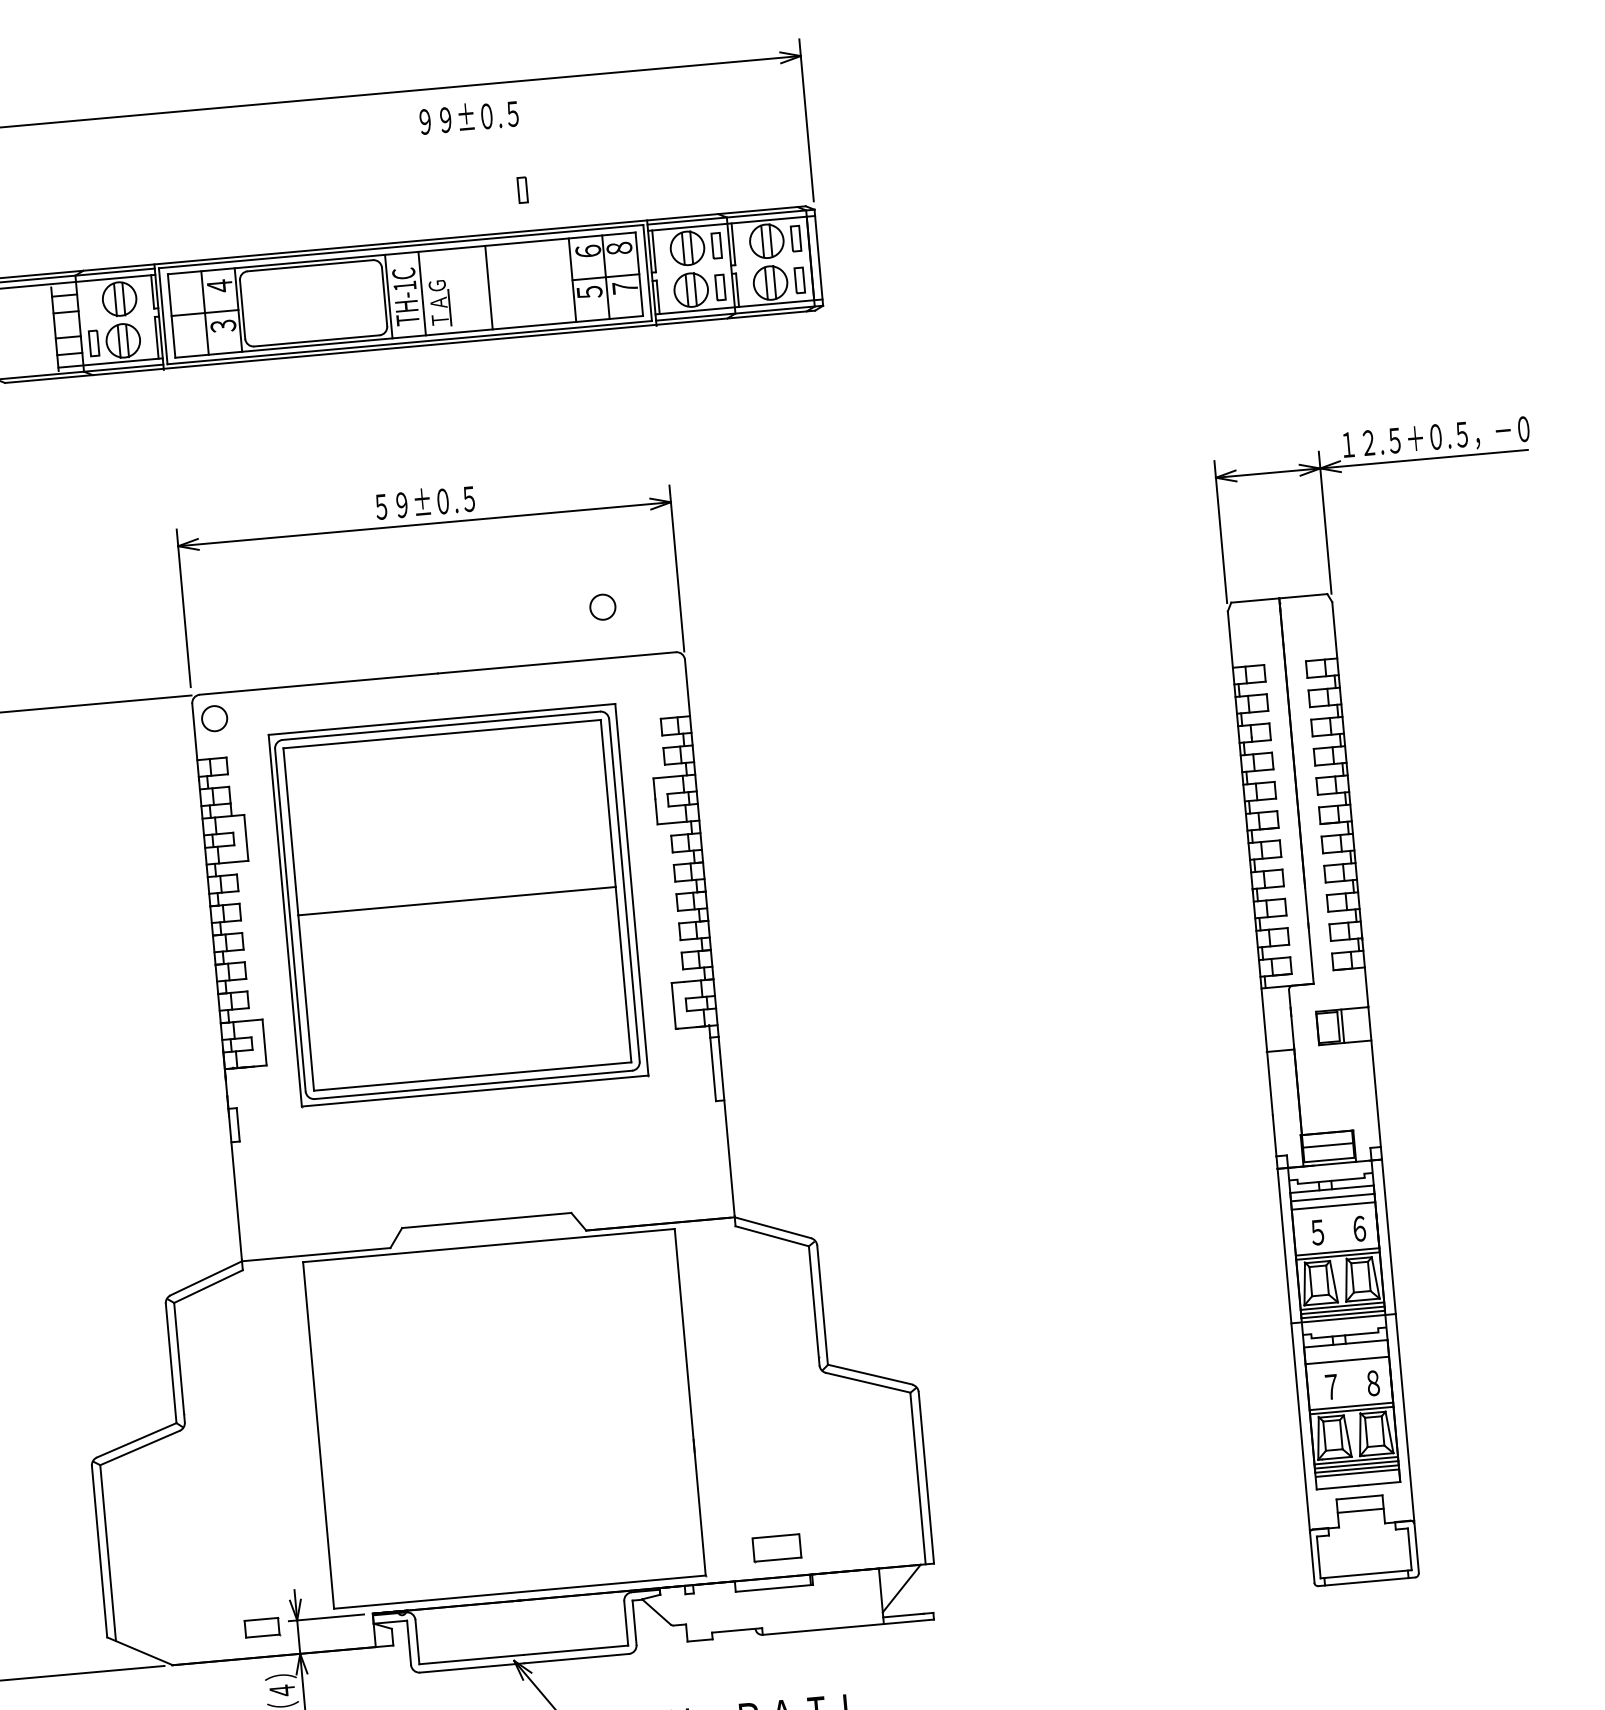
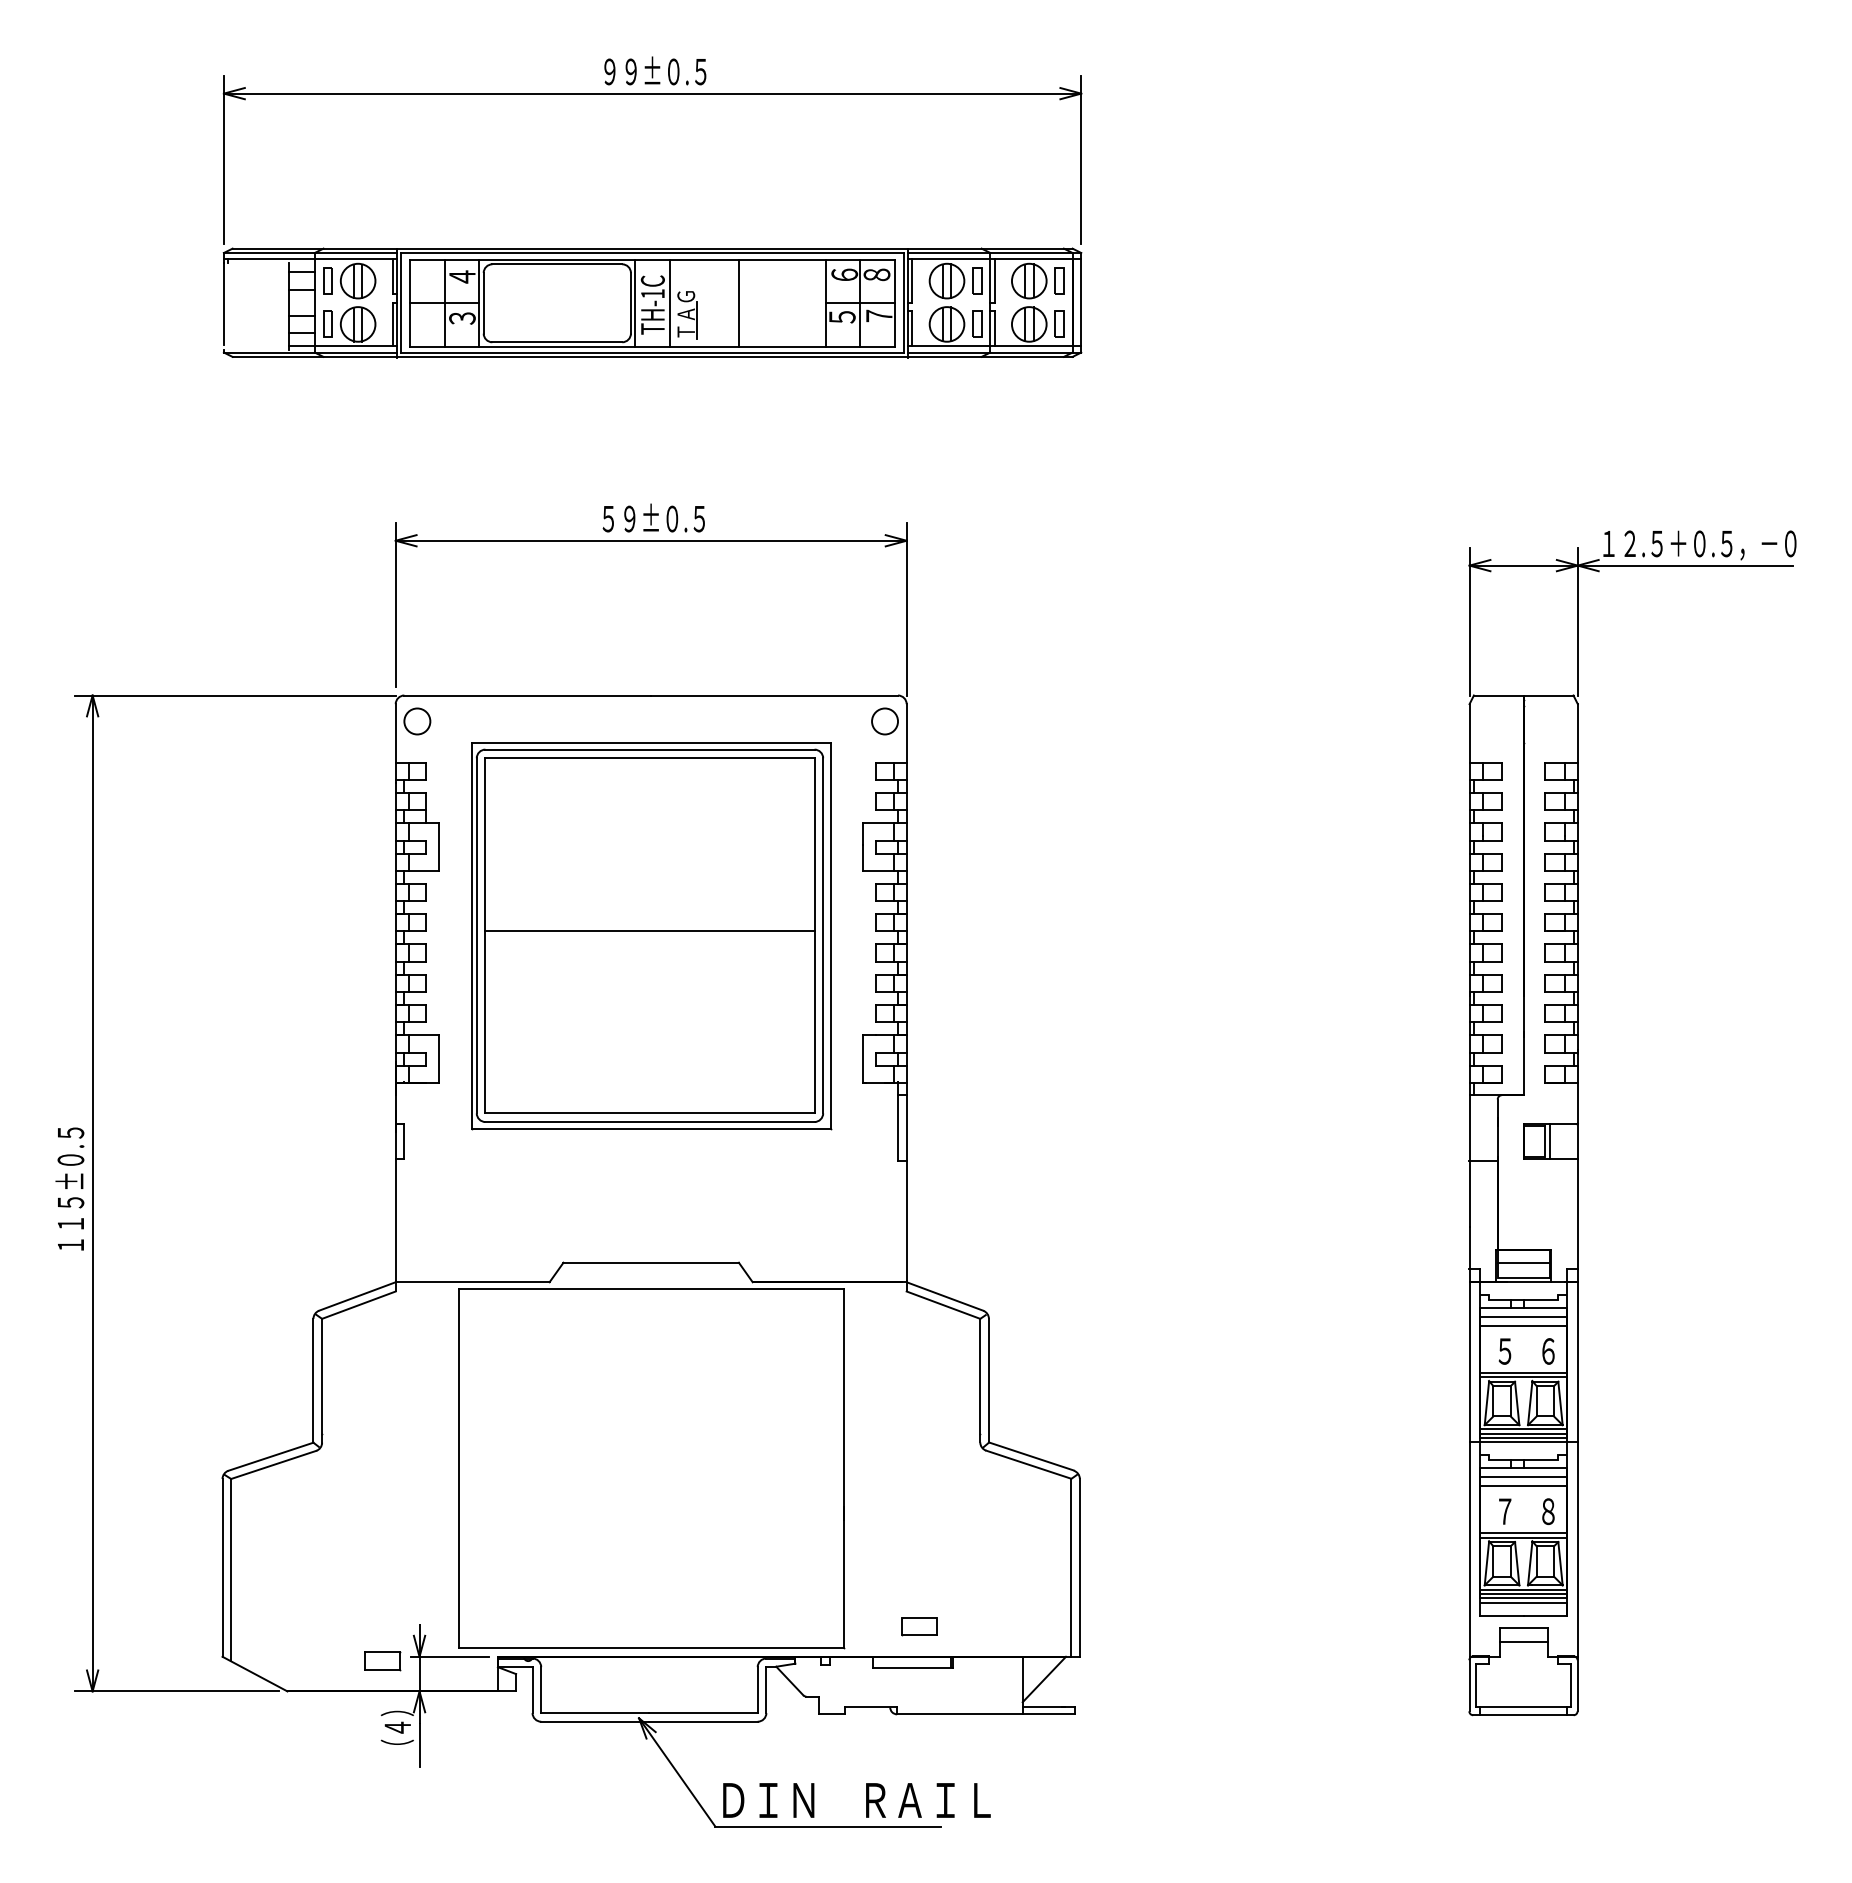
text: (469, 116) -> (655, 70), moved
part: (522, 189) -> (327, 280), moved
circle: (602, 607) -> (884, 721), moved
line: (1346, 1352) -> (1523, 1477), added
part: (776, 1548) -> (919, 1626), size x0.71

